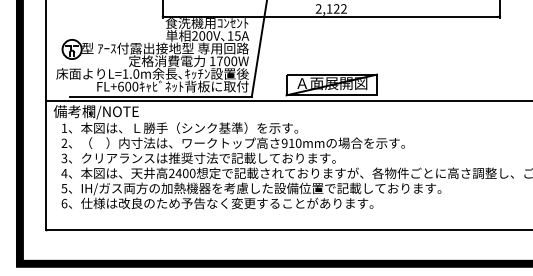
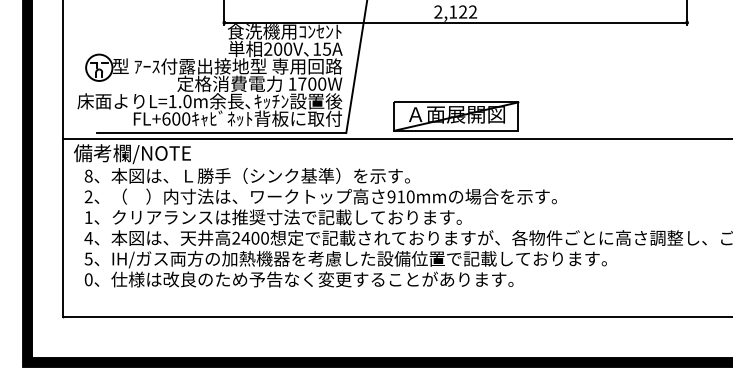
text: (64, 127) -> (88, 175), 1 -> 8
text: (64, 158) -> (88, 217), 3 -> 1
text: (64, 203) -> (88, 279), 6 -> 0

